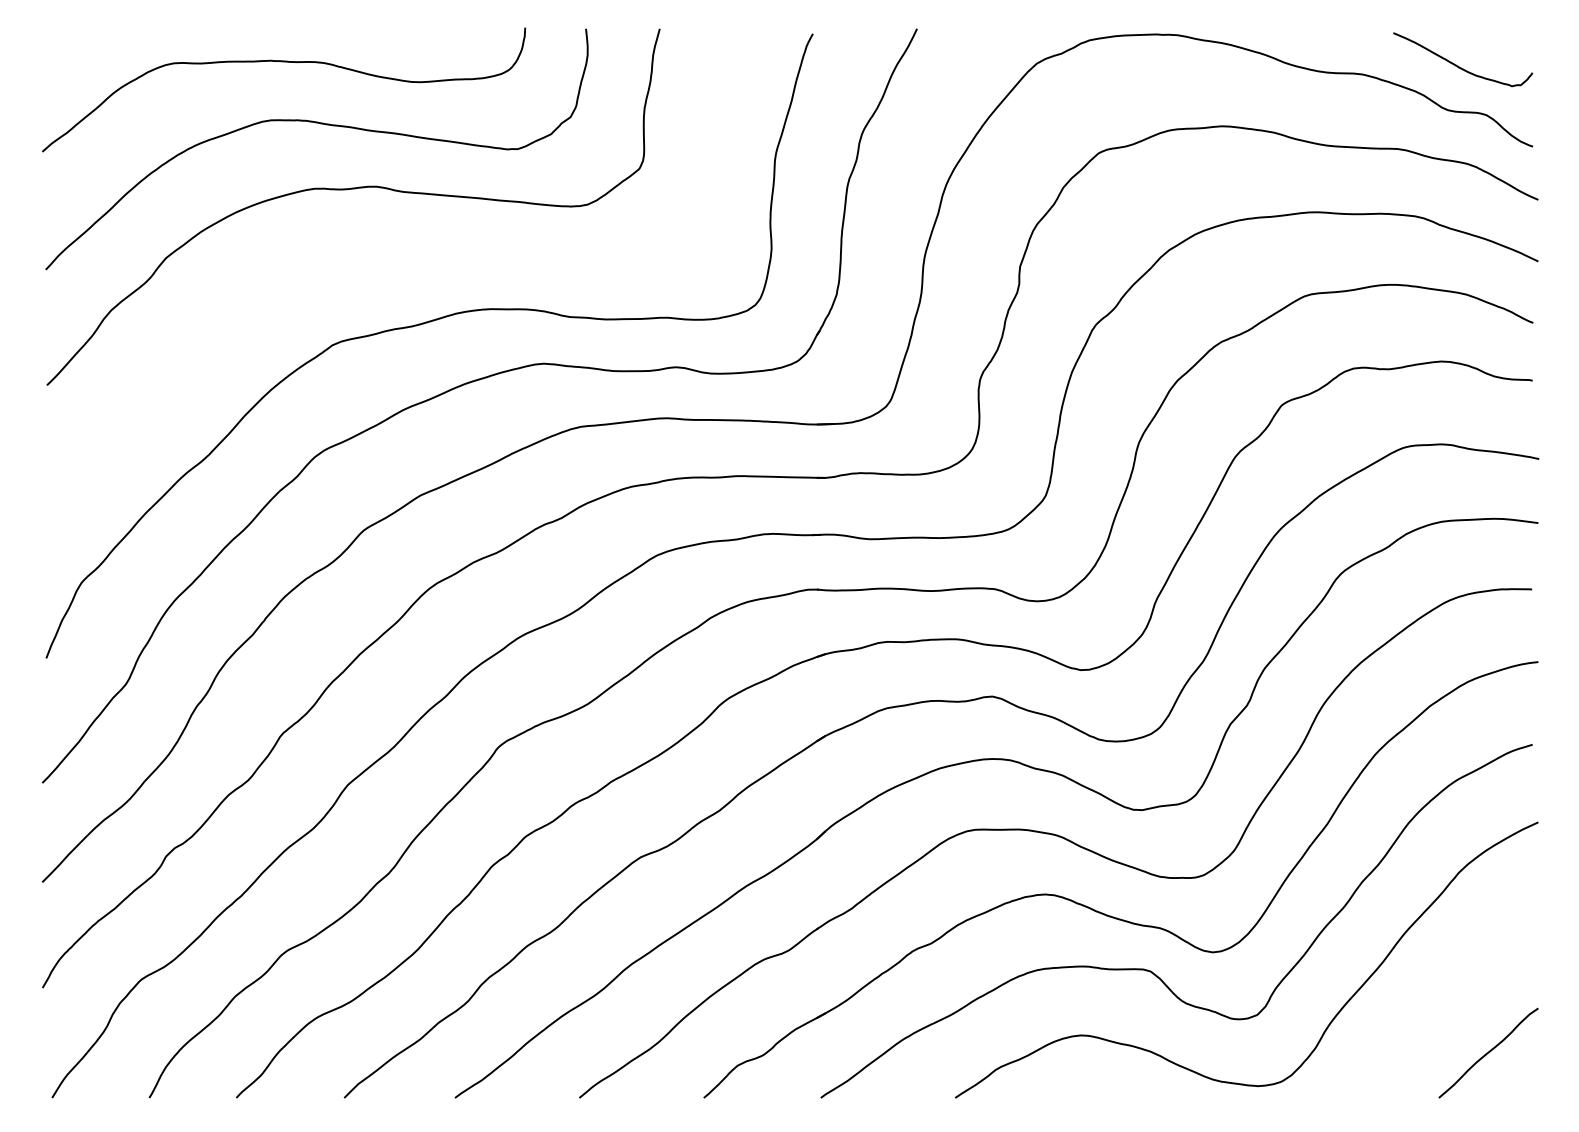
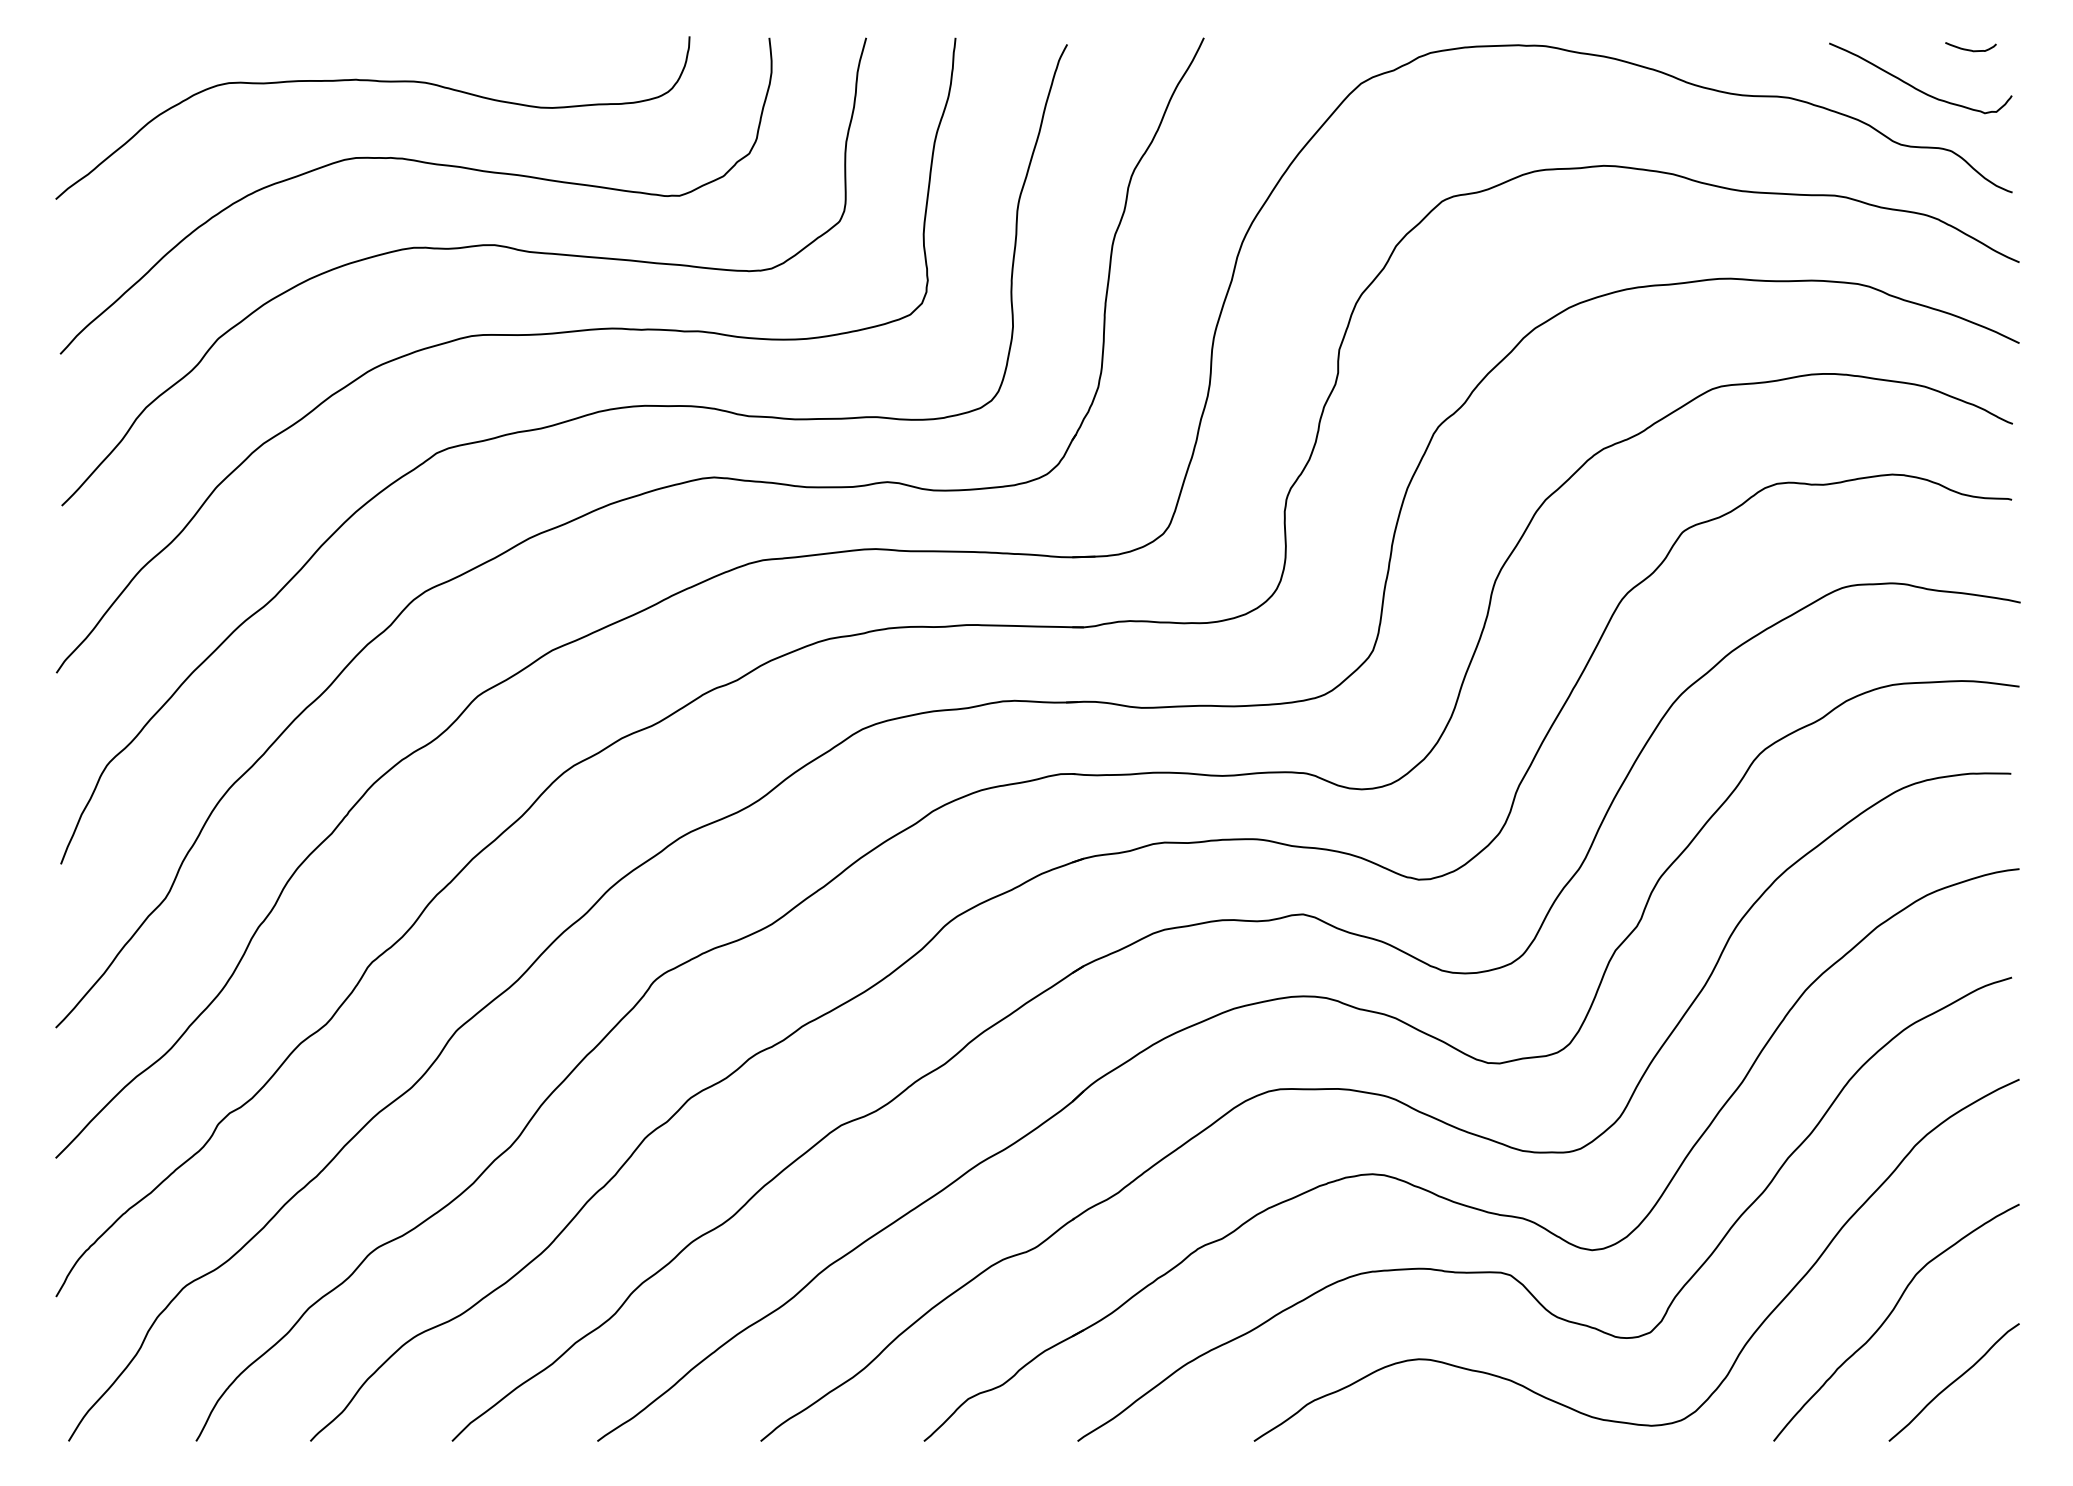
curve: (1501, 37) -> (1970, 49), added
curve: (384, 255) -> (505, 335), added
curve: (1438, 1004) -> (1888, 1318), added

